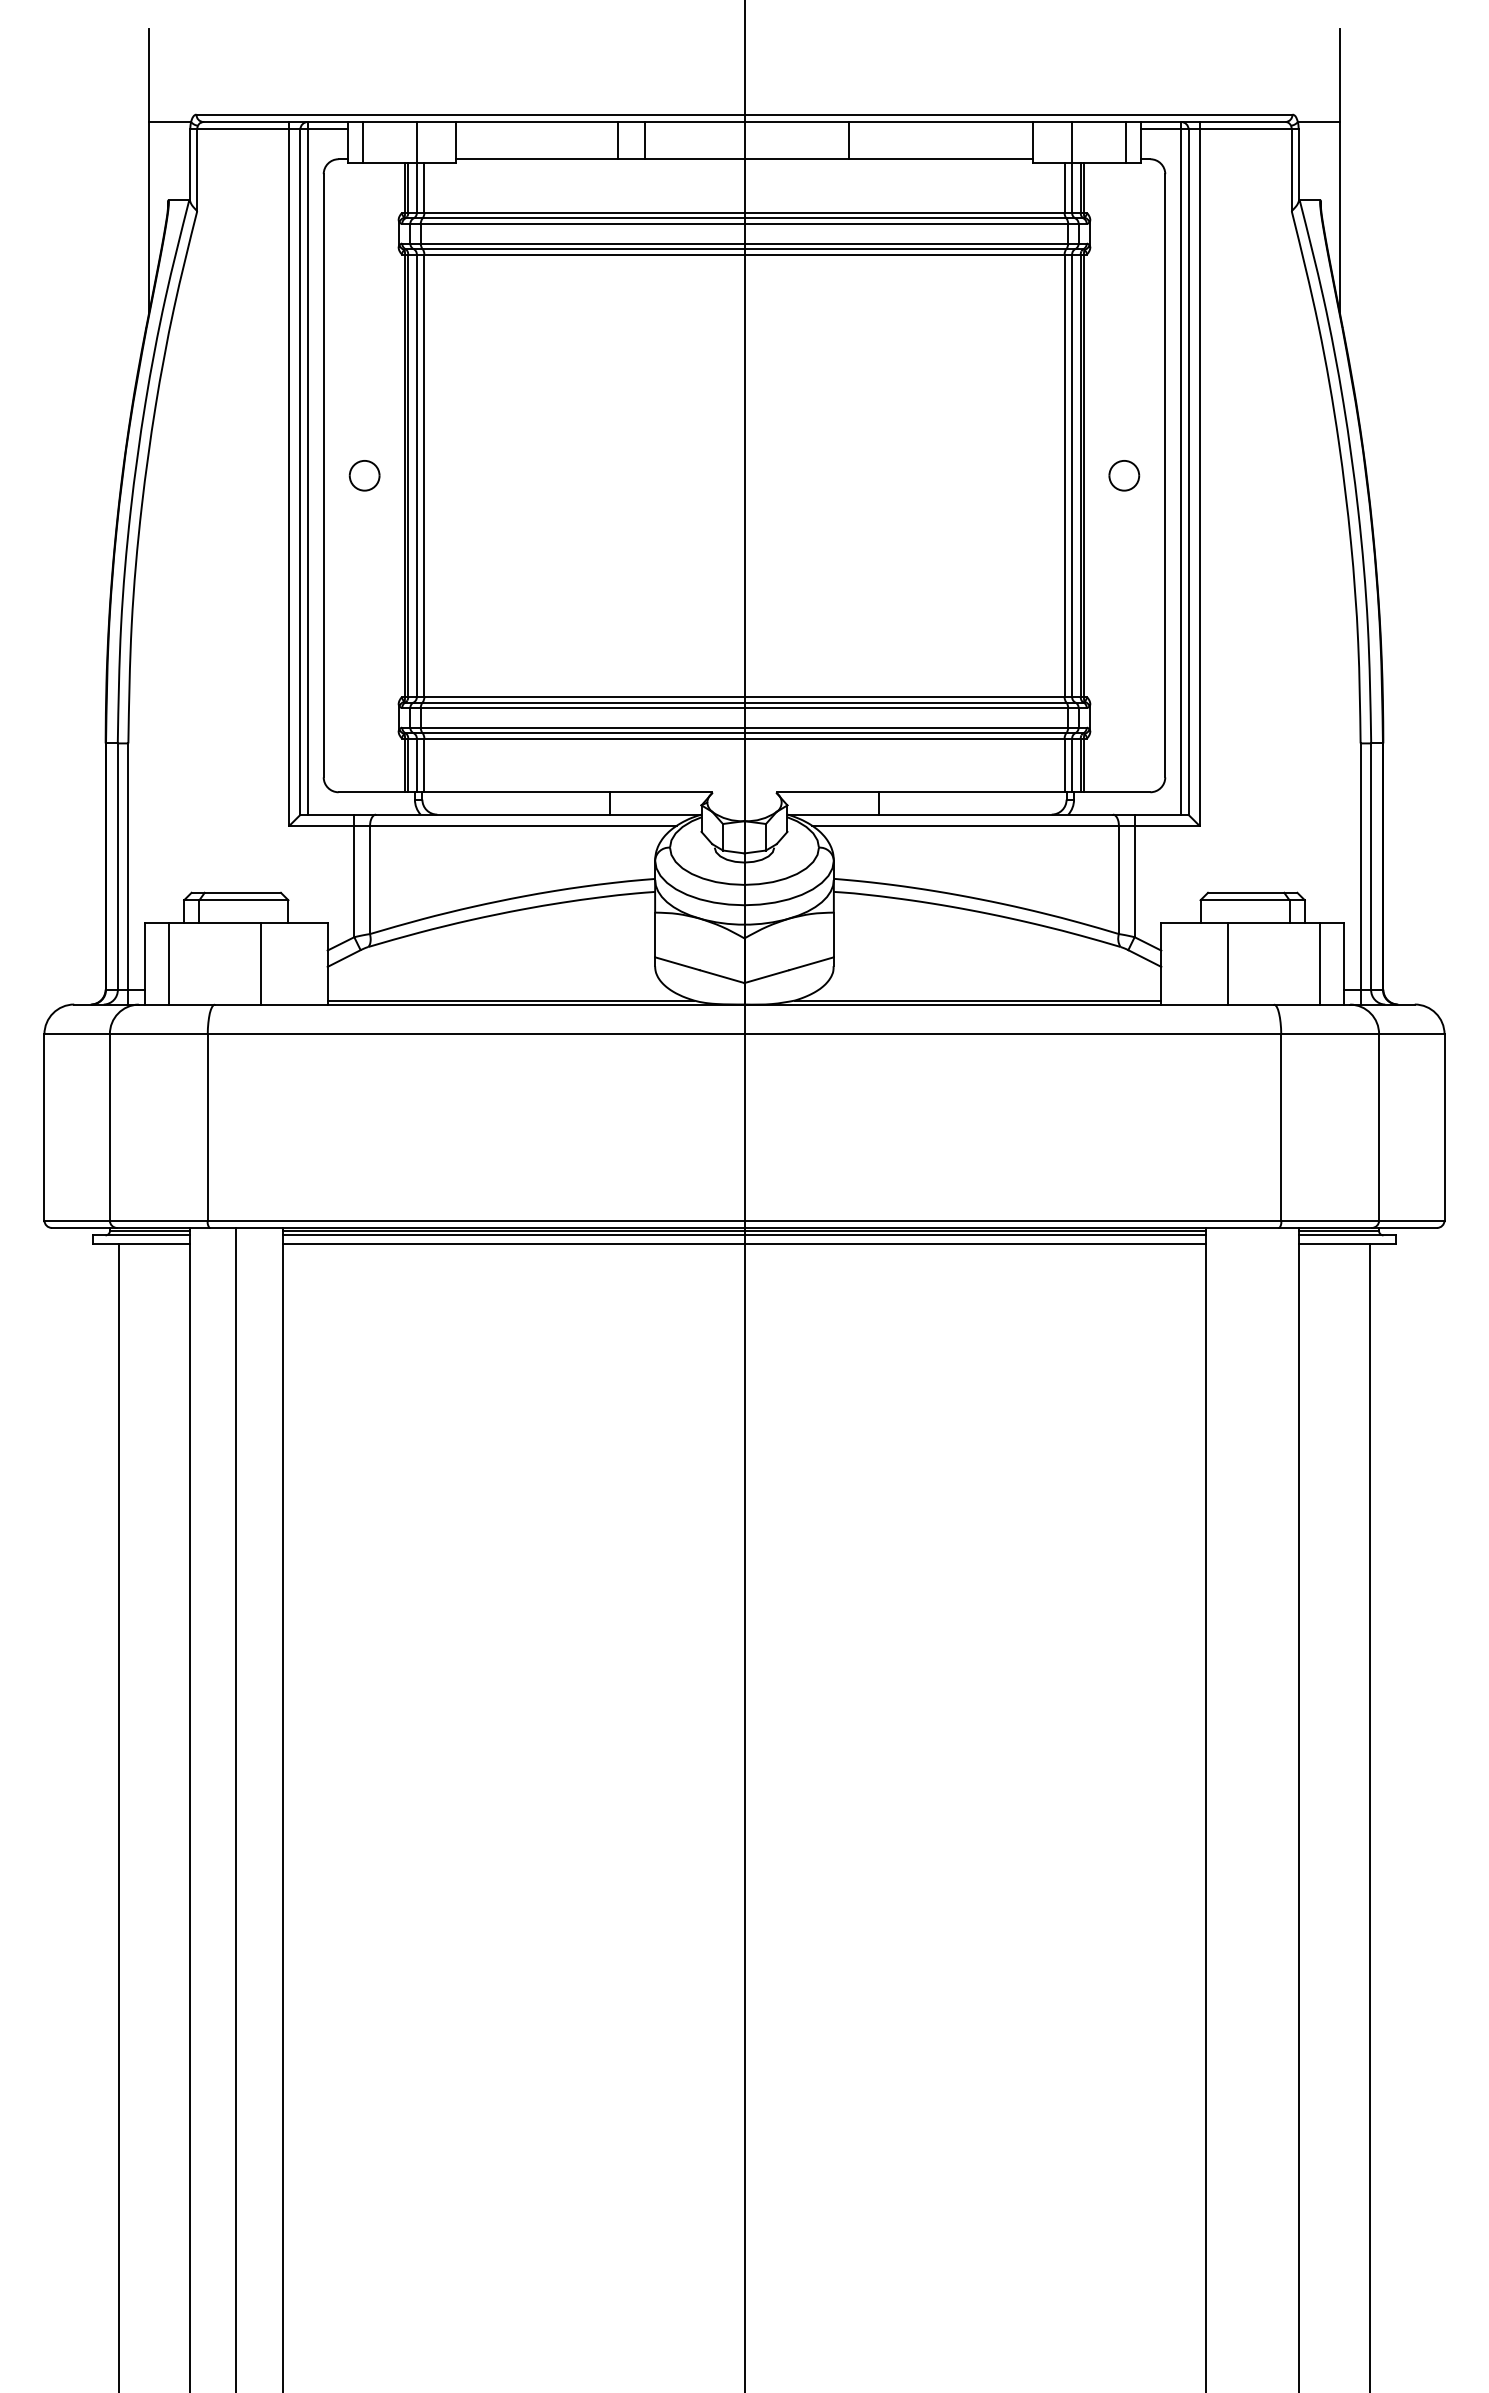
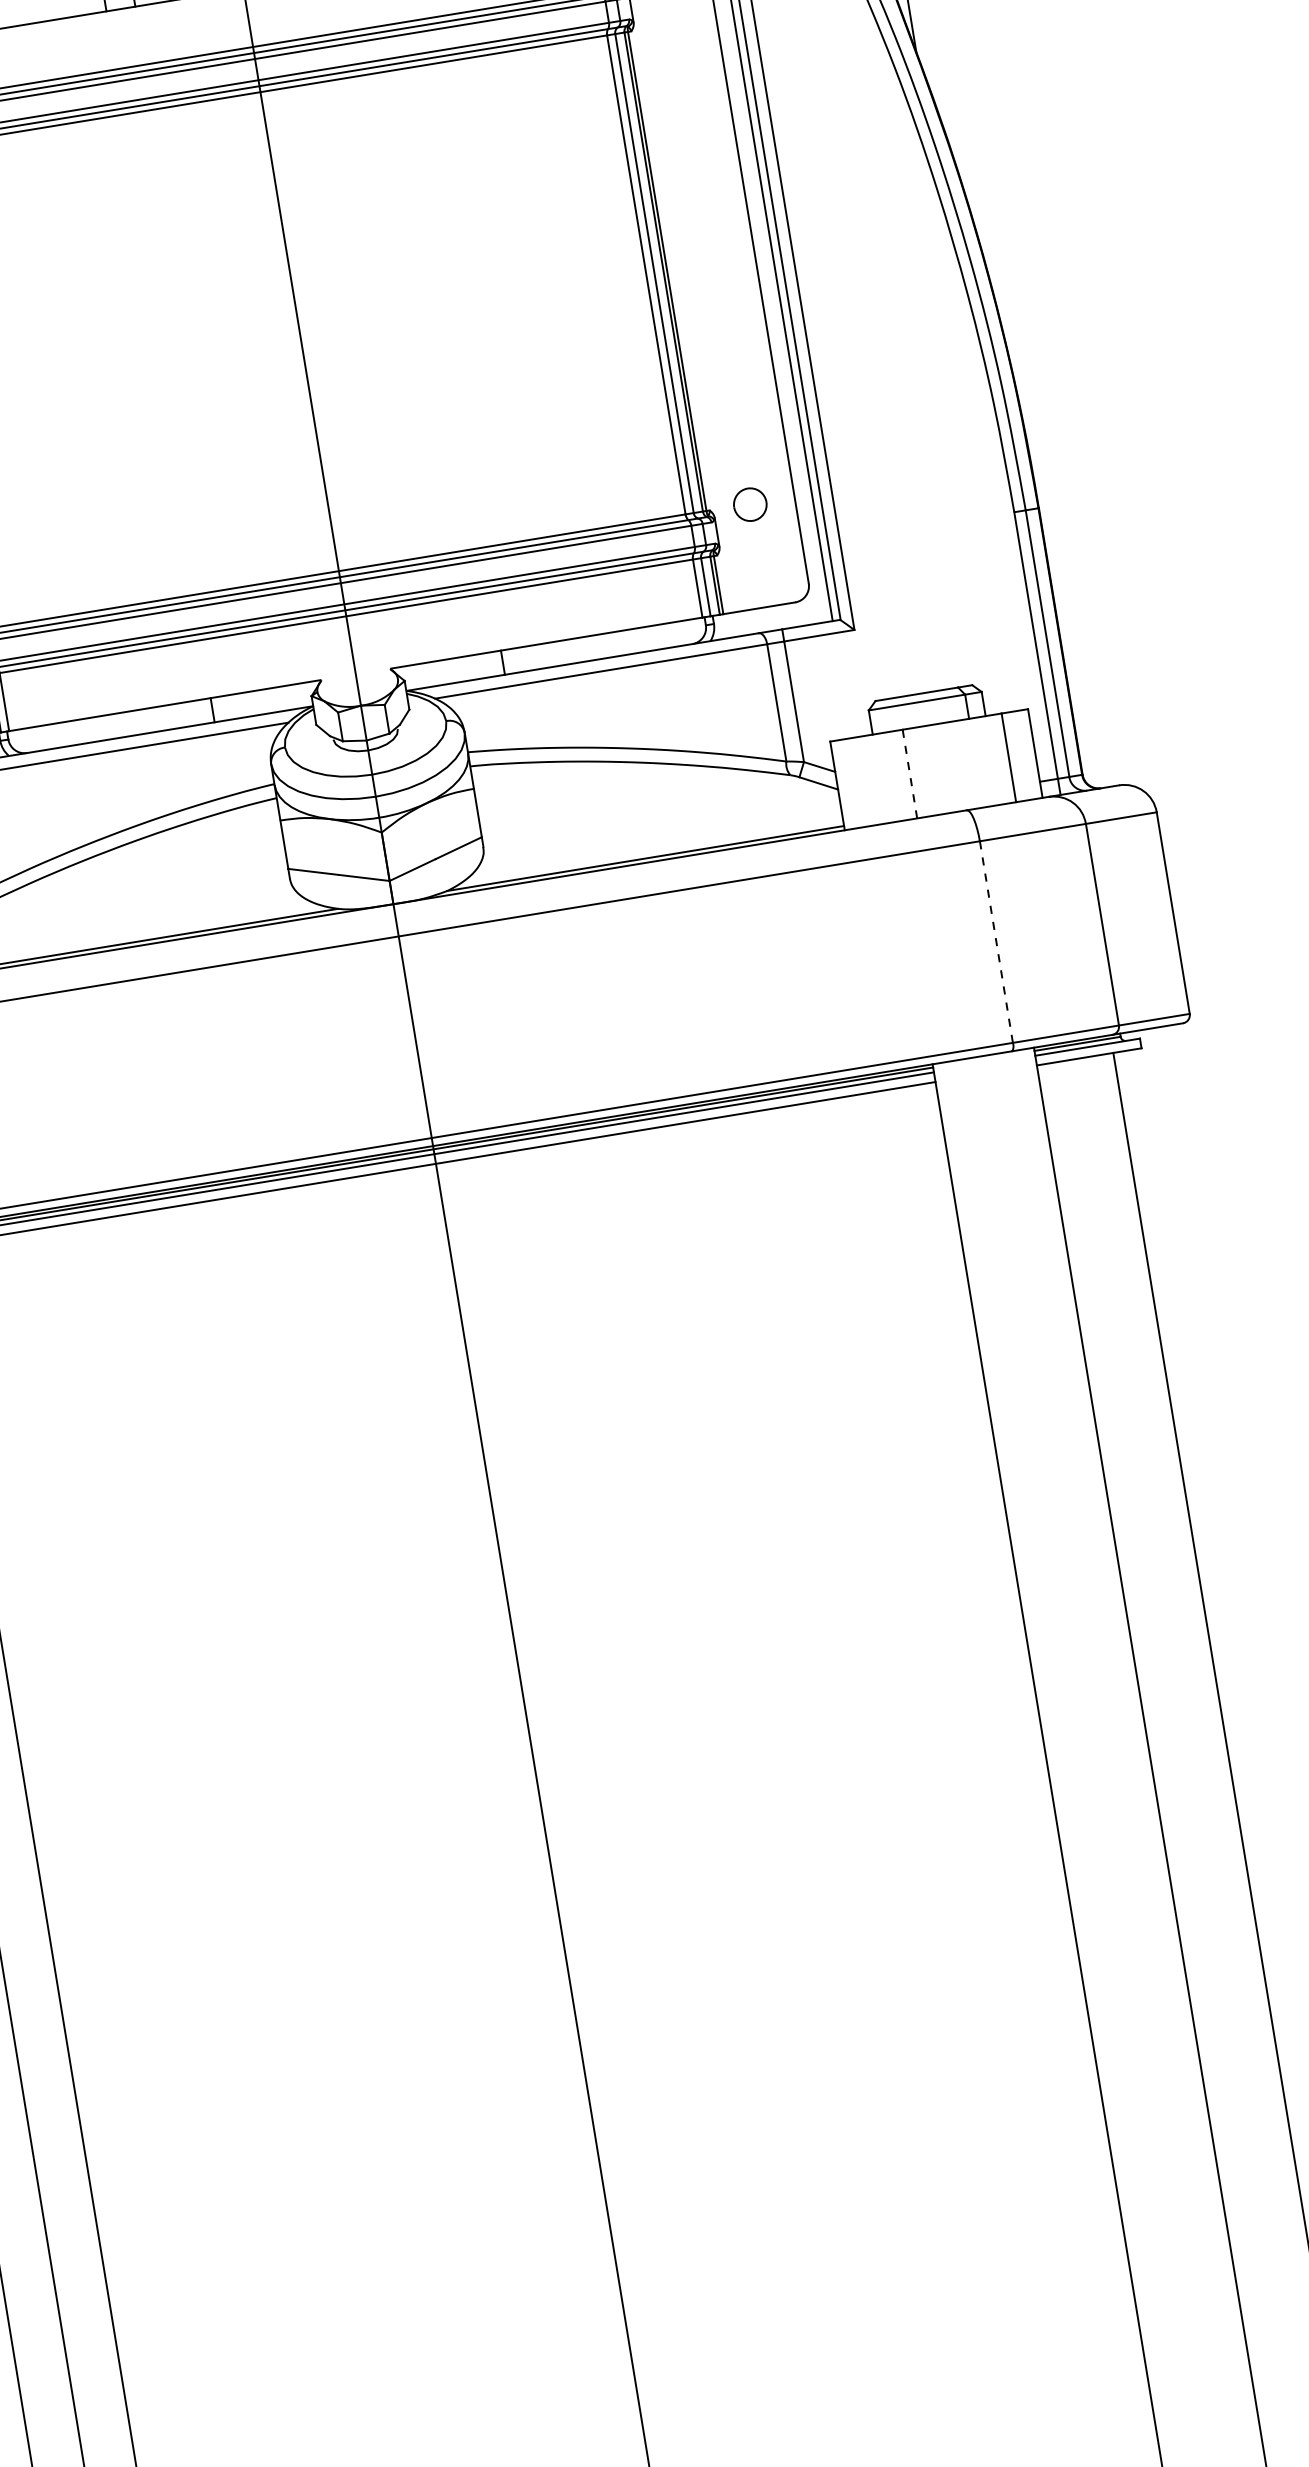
part: (1124, 475) -> (750, 504), moved
line: (1228, 963) -> (910, 773), solid -> dashed
line: (1281, 1126) -> (996, 941), solid -> dashed

